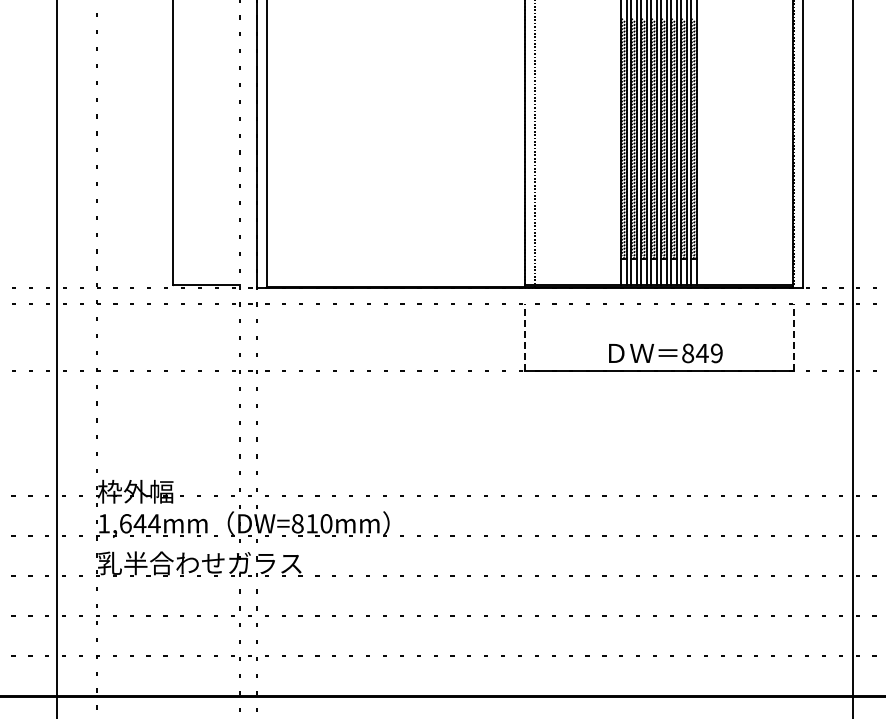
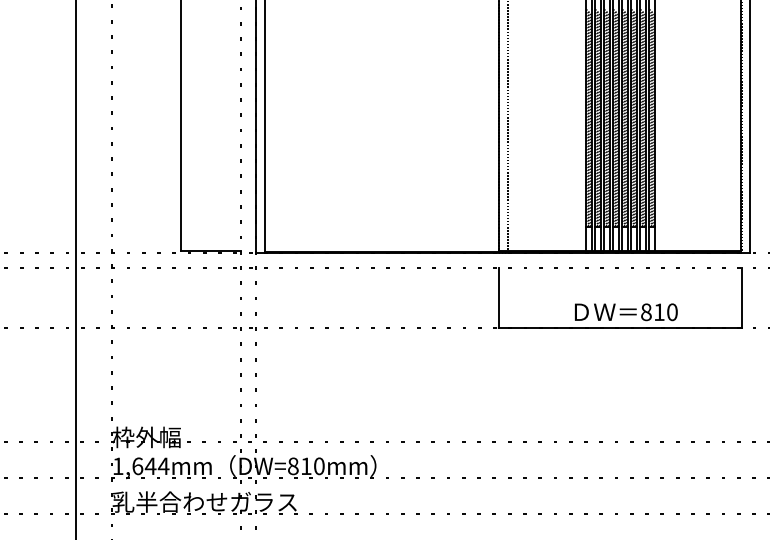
line: (524, 337) -> (498, 297), dashed -> solid
line: (793, 337) -> (741, 297), dashed -> solid
text: (709, 353) -> (665, 312), 849 -> 810

